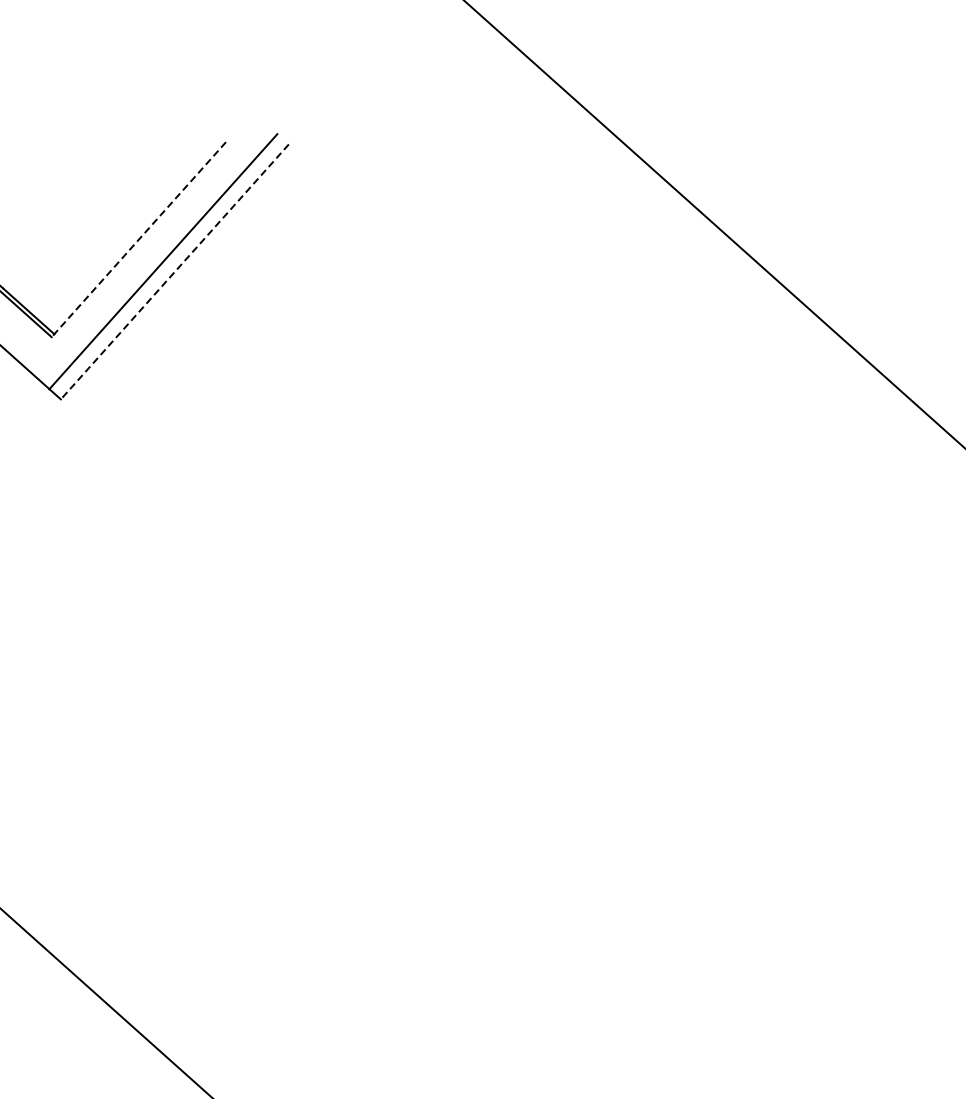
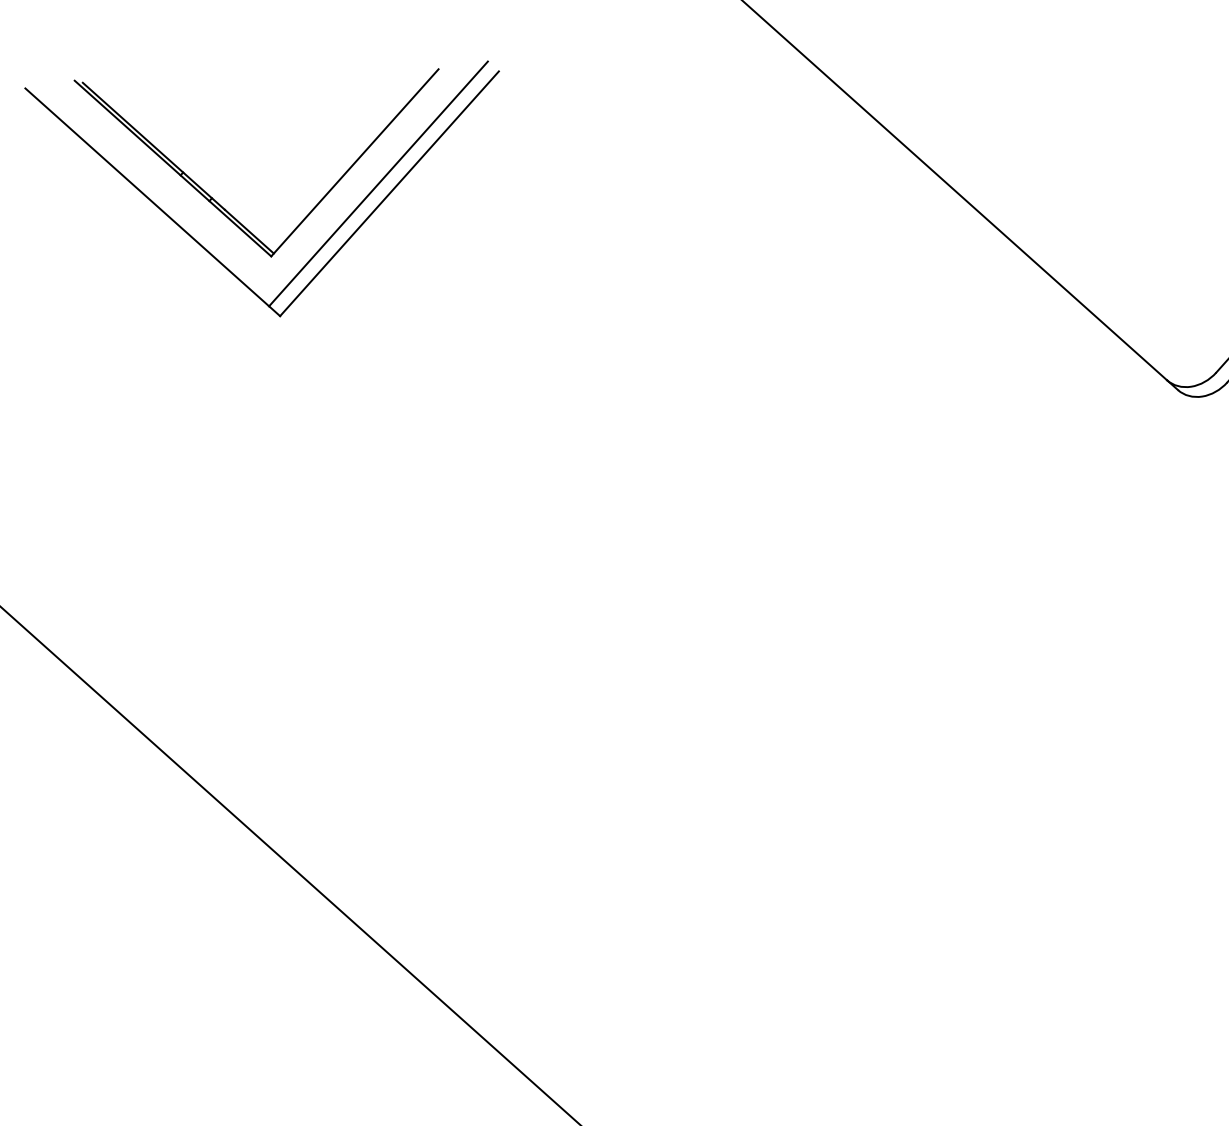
line: (138, 239) -> (354, 162), dashed -> solid
line: (174, 272) -> (389, 194), dashed -> solid

